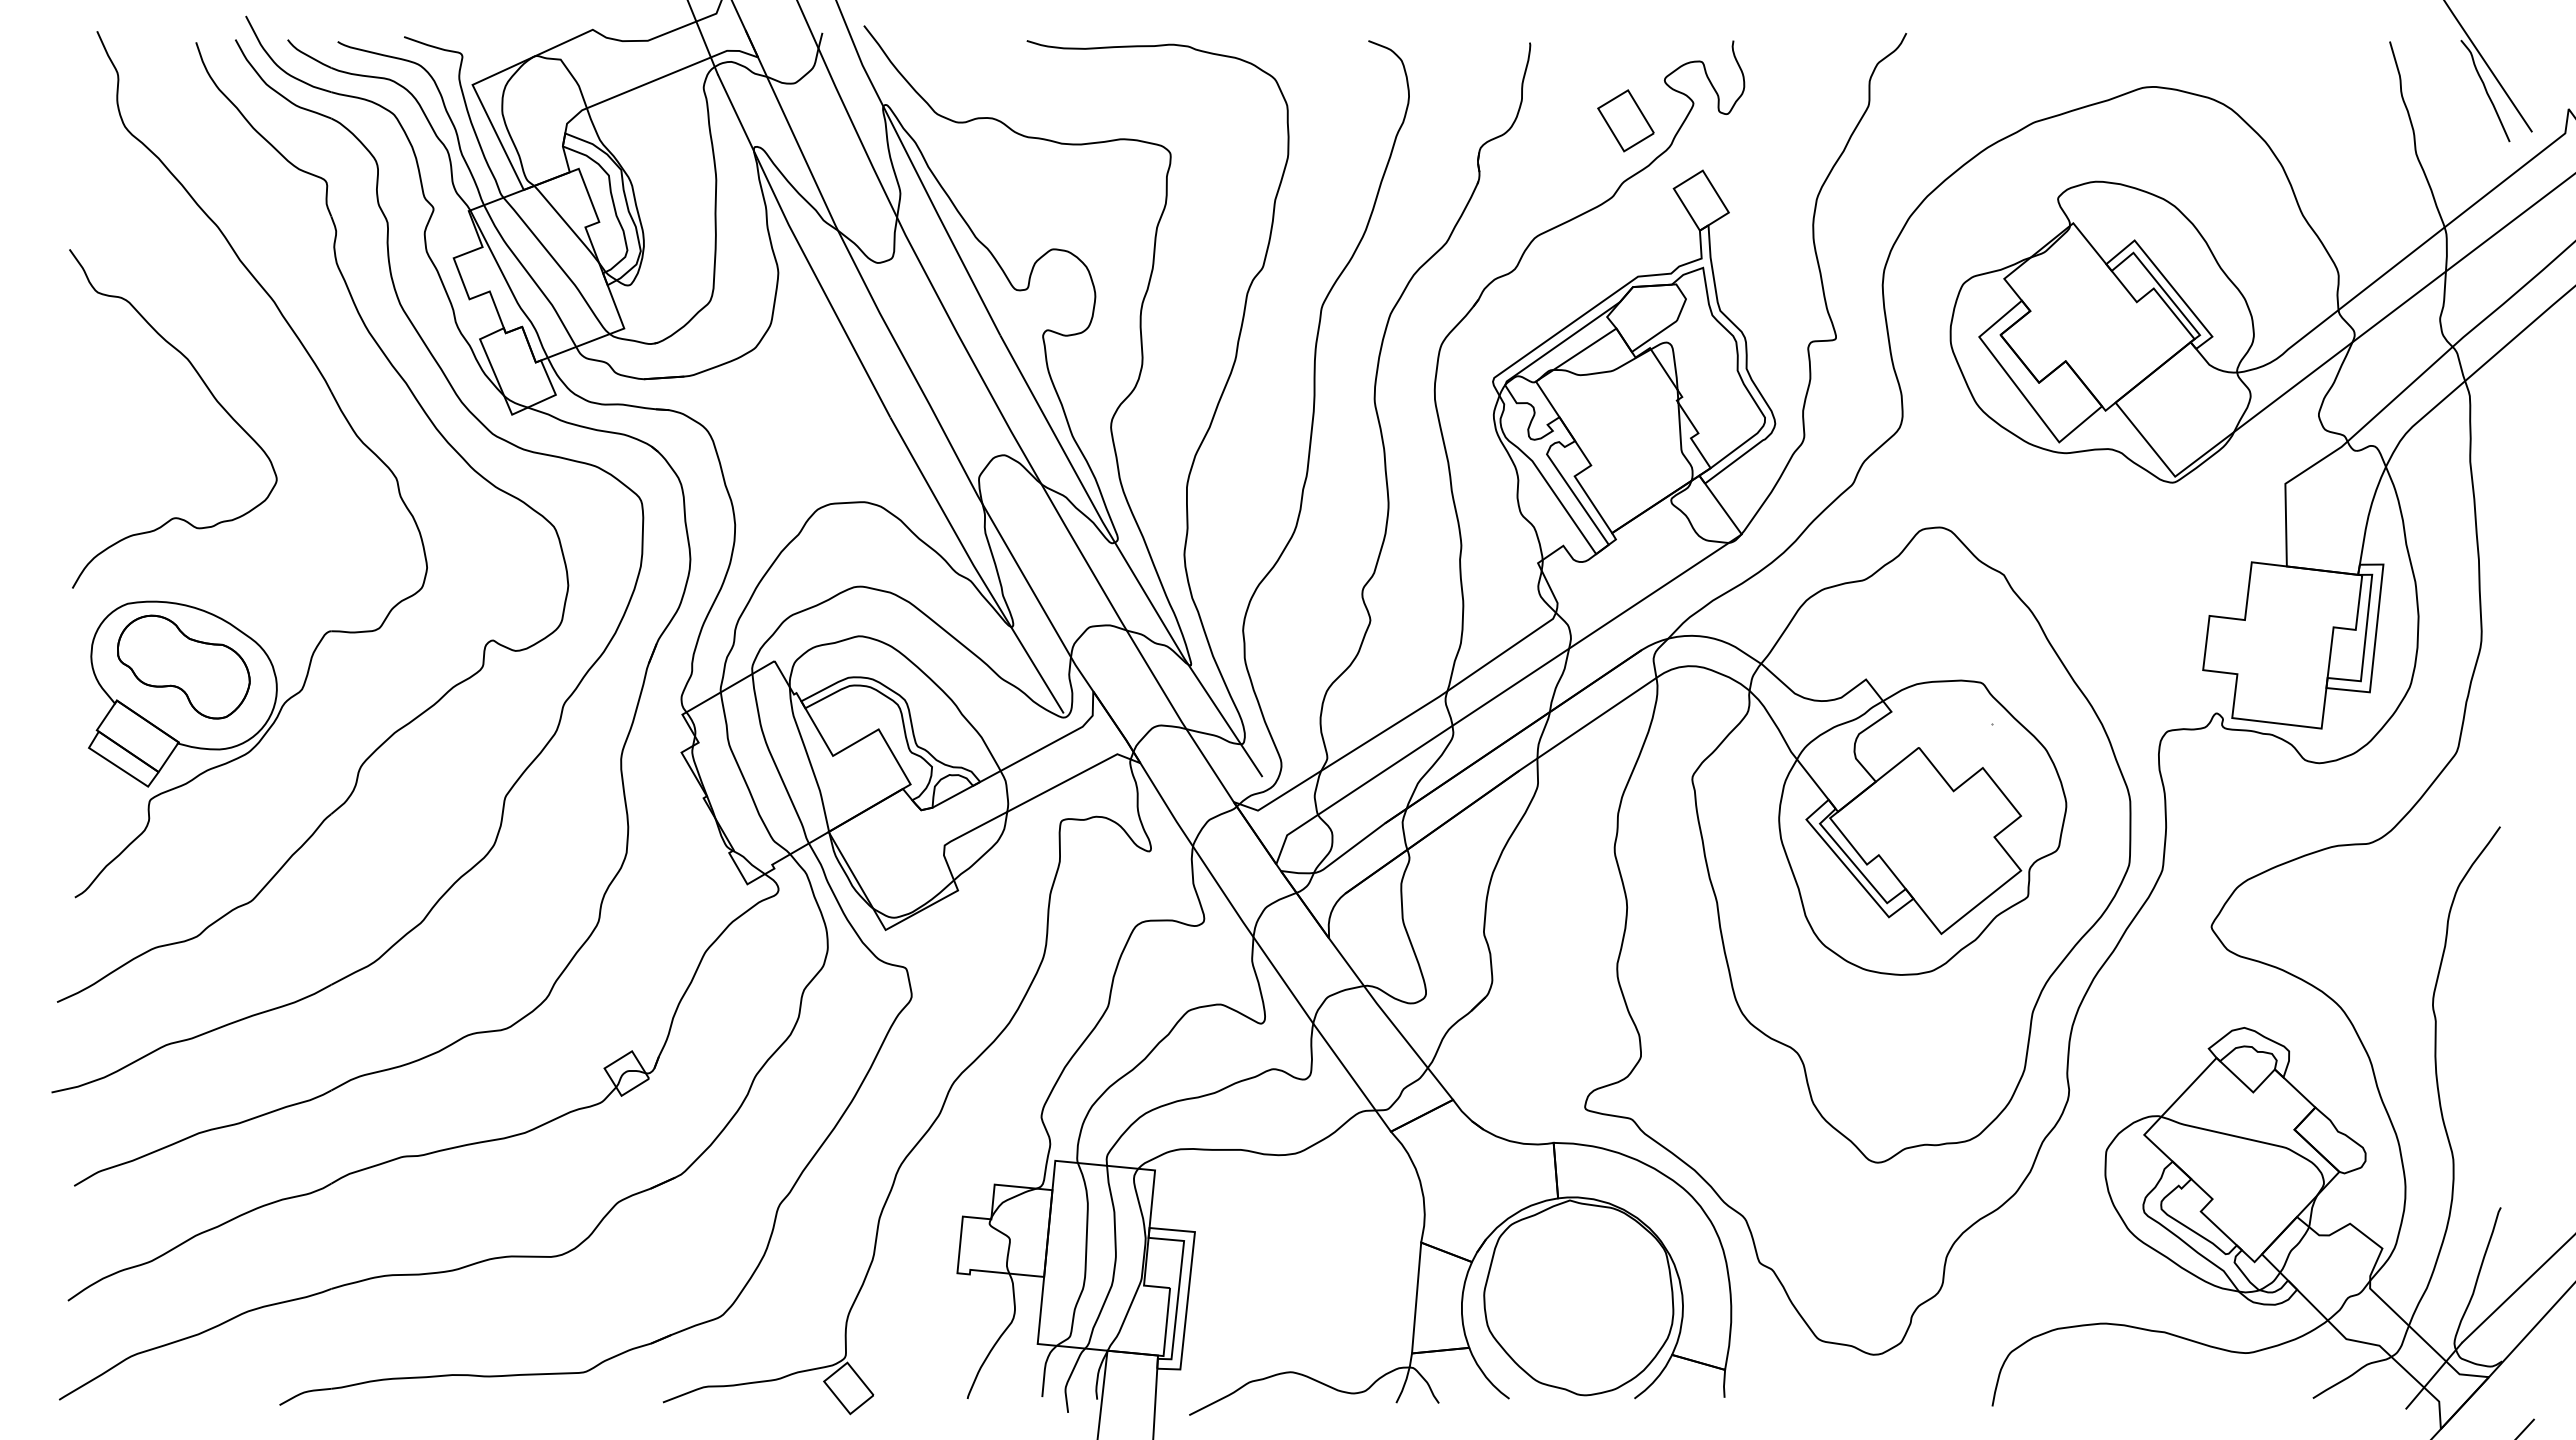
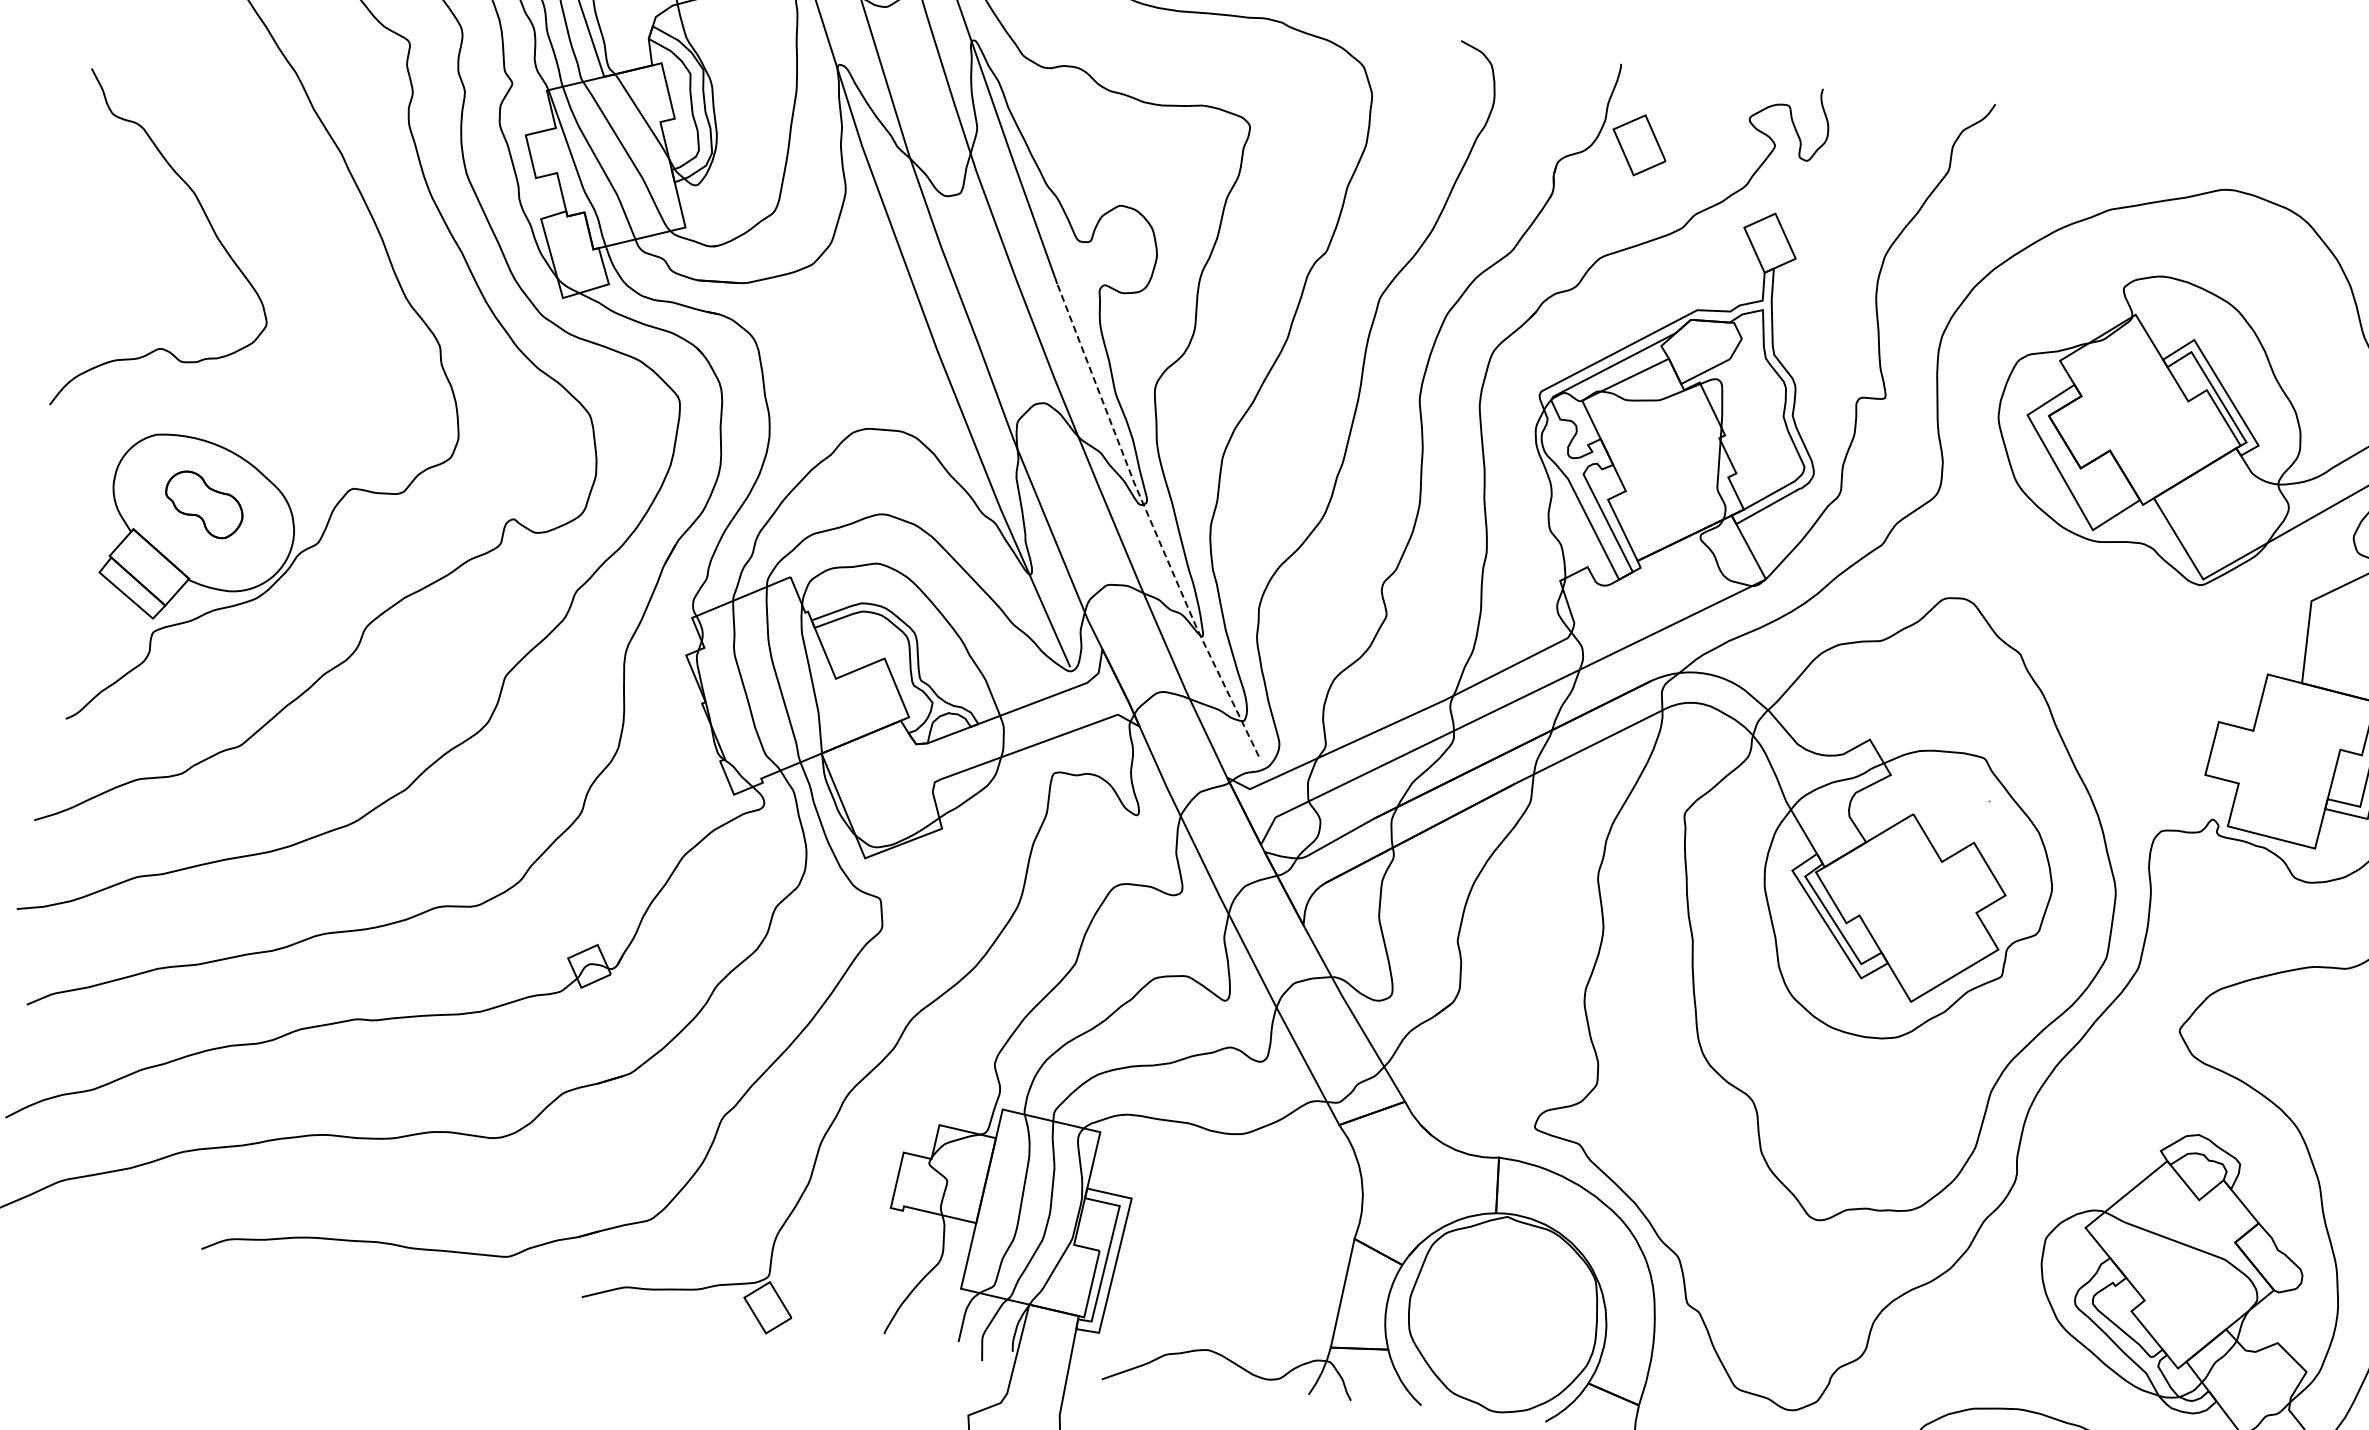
part: (1625, 120) -> (1639, 144), moved
curve: (209, 392) -> (211, 228), moved
line: (1125, 559) -> (1151, 522), solid -> dashed
part: (183, 666) -> (203, 504), size x0.6

